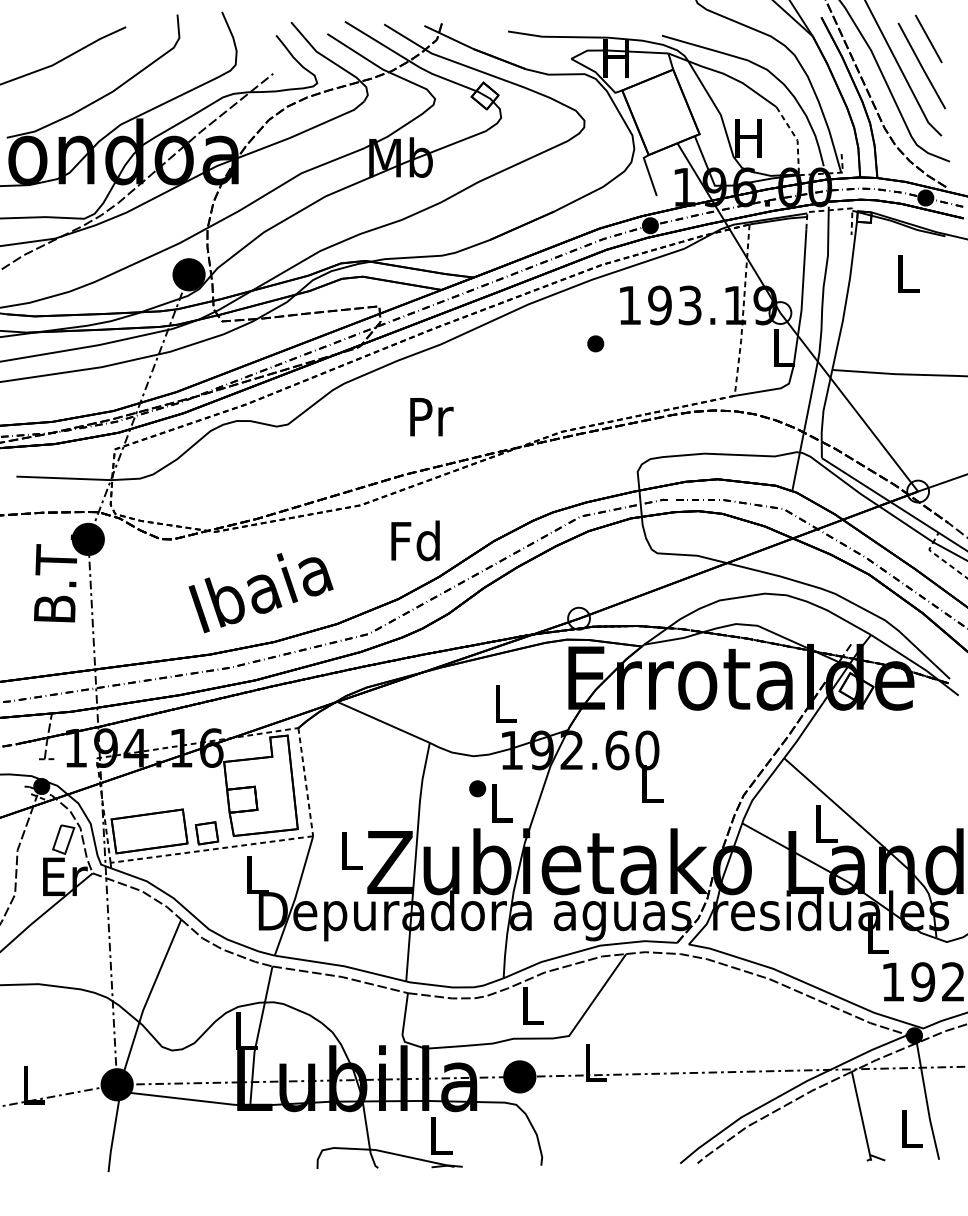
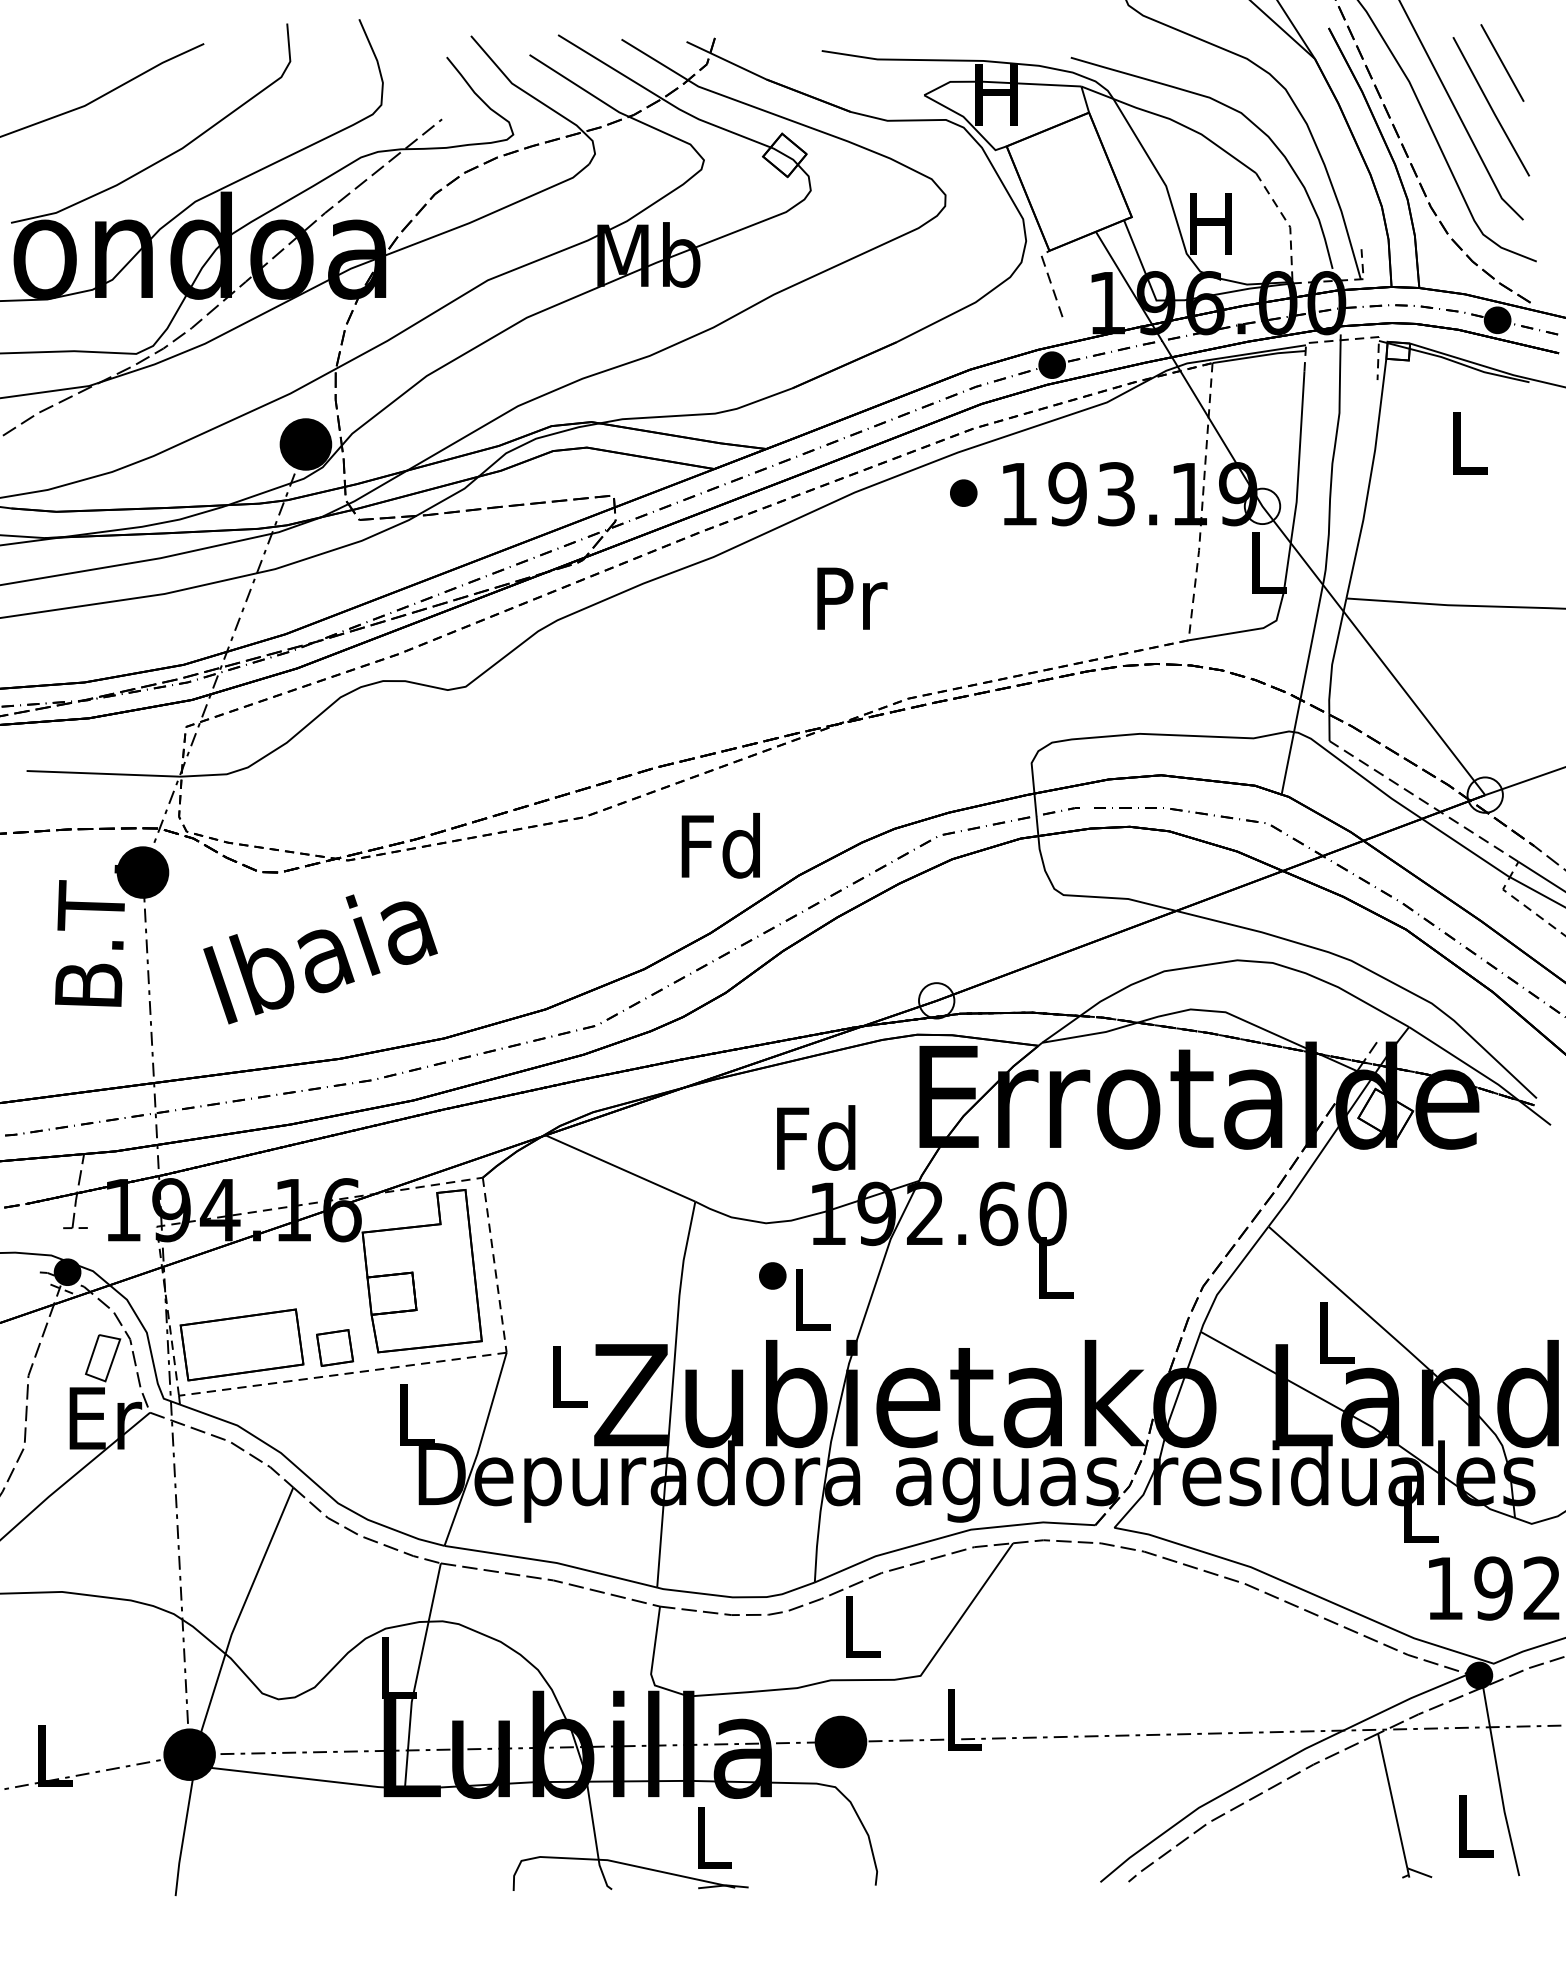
line: (649, 173) -> (1050, 280), solid -> dashed
part: (595, 343) -> (963, 492), moved
text: (431, 417) -> (851, 599), moved
line: (879, 495) -> (1422, 801), solid -> dashed
text: (415, 540) -> (720, 845), moved
text: (260, 593) -> (319, 960), moved
text: (504, 703) -> (816, 1137), L -> Fd

